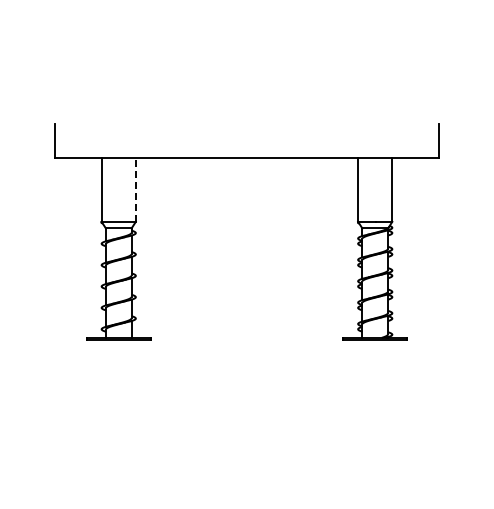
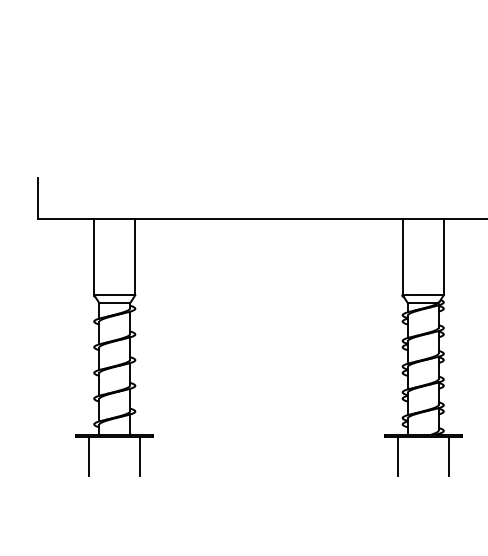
line: (135, 190) -> (134, 257), dashed -> solid
line: (97, 355) -> (89, 455), added
line: (140, 355) -> (140, 455), added
line: (353, 355) -> (397, 455), added
line: (396, 355) -> (448, 455), added

